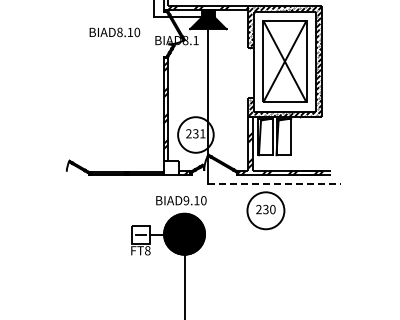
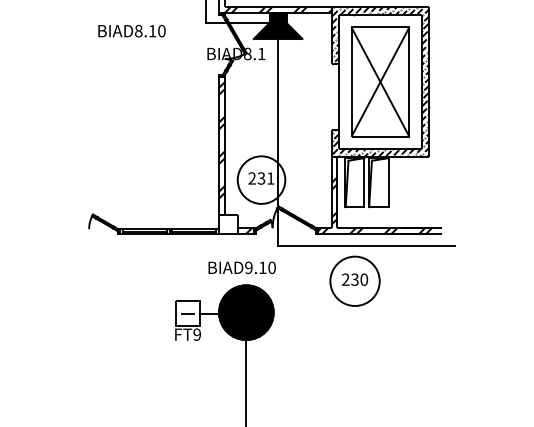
text: (114, 32) -> (131, 31), moved
line: (275, 184) -> (367, 246), dashed -> solid
text: (147, 250) -> (196, 334), FT8 -> FT9

